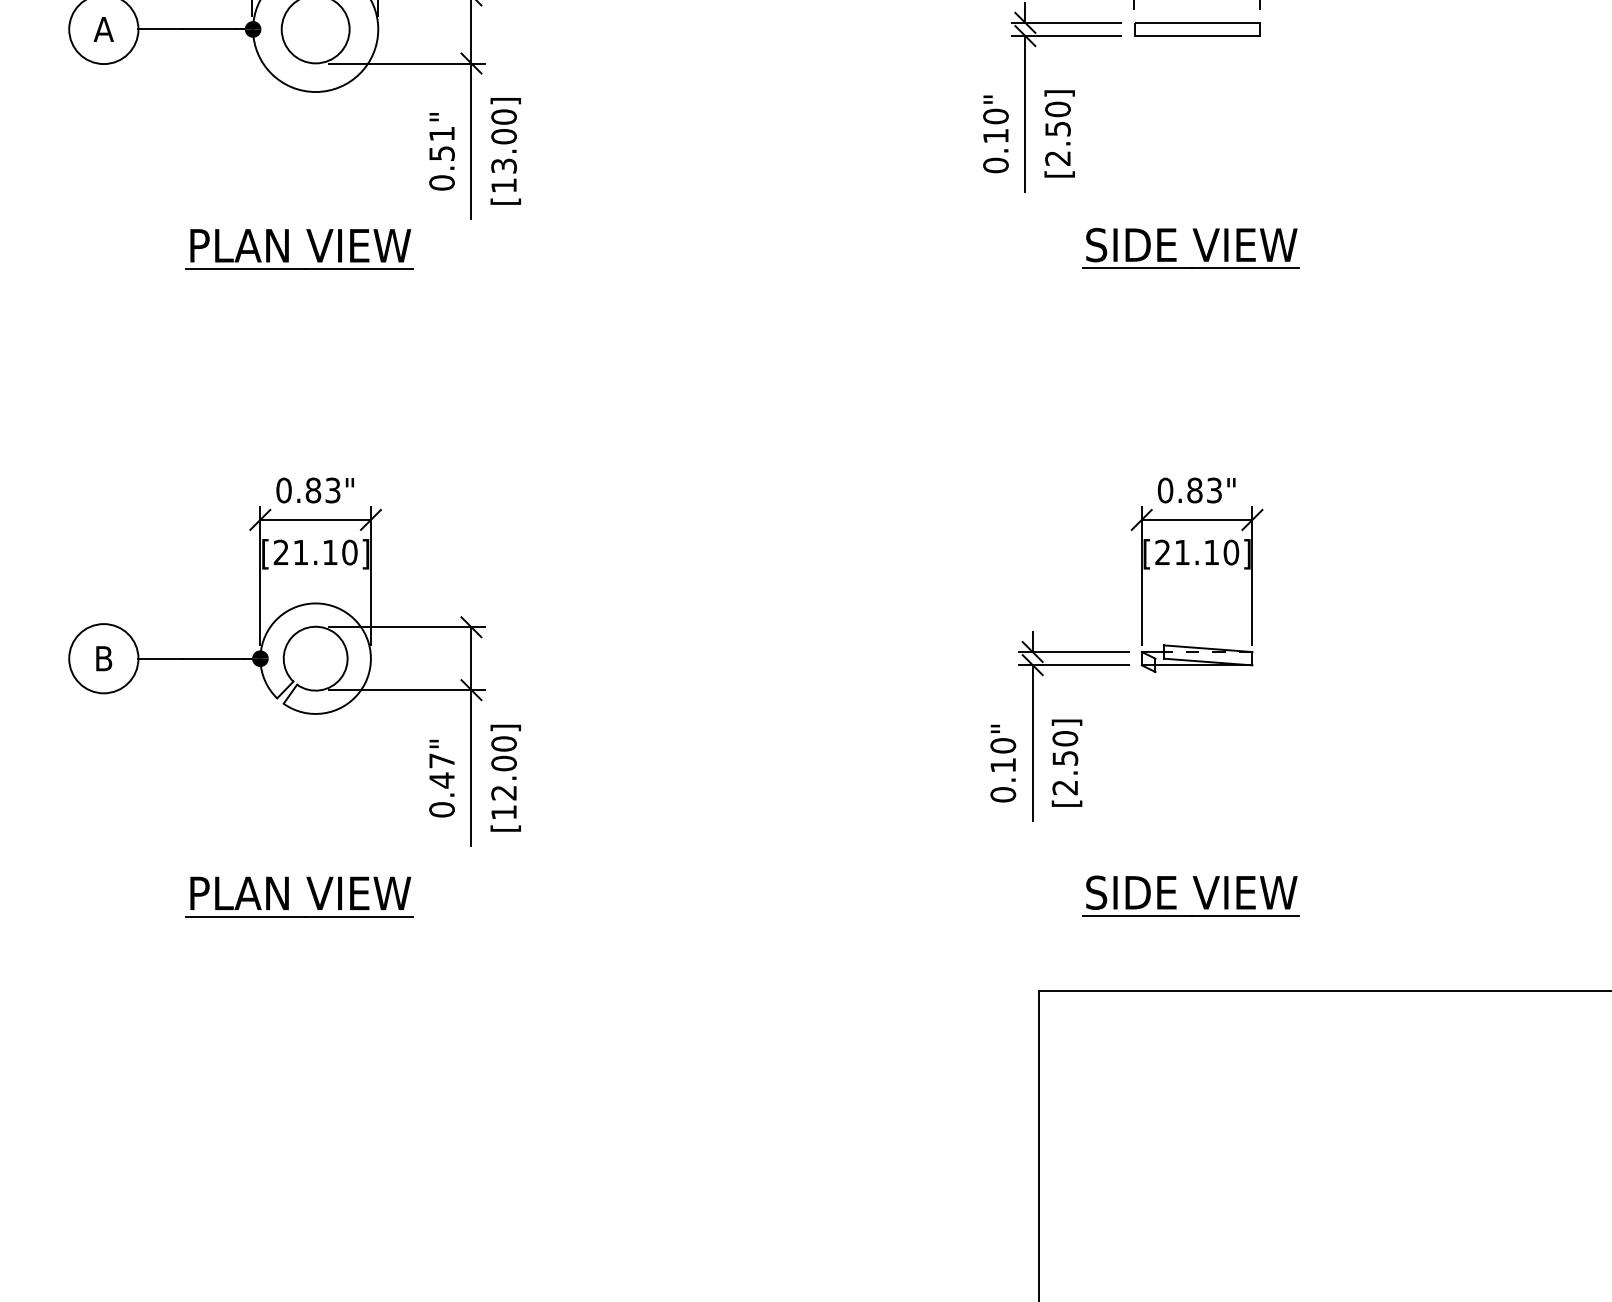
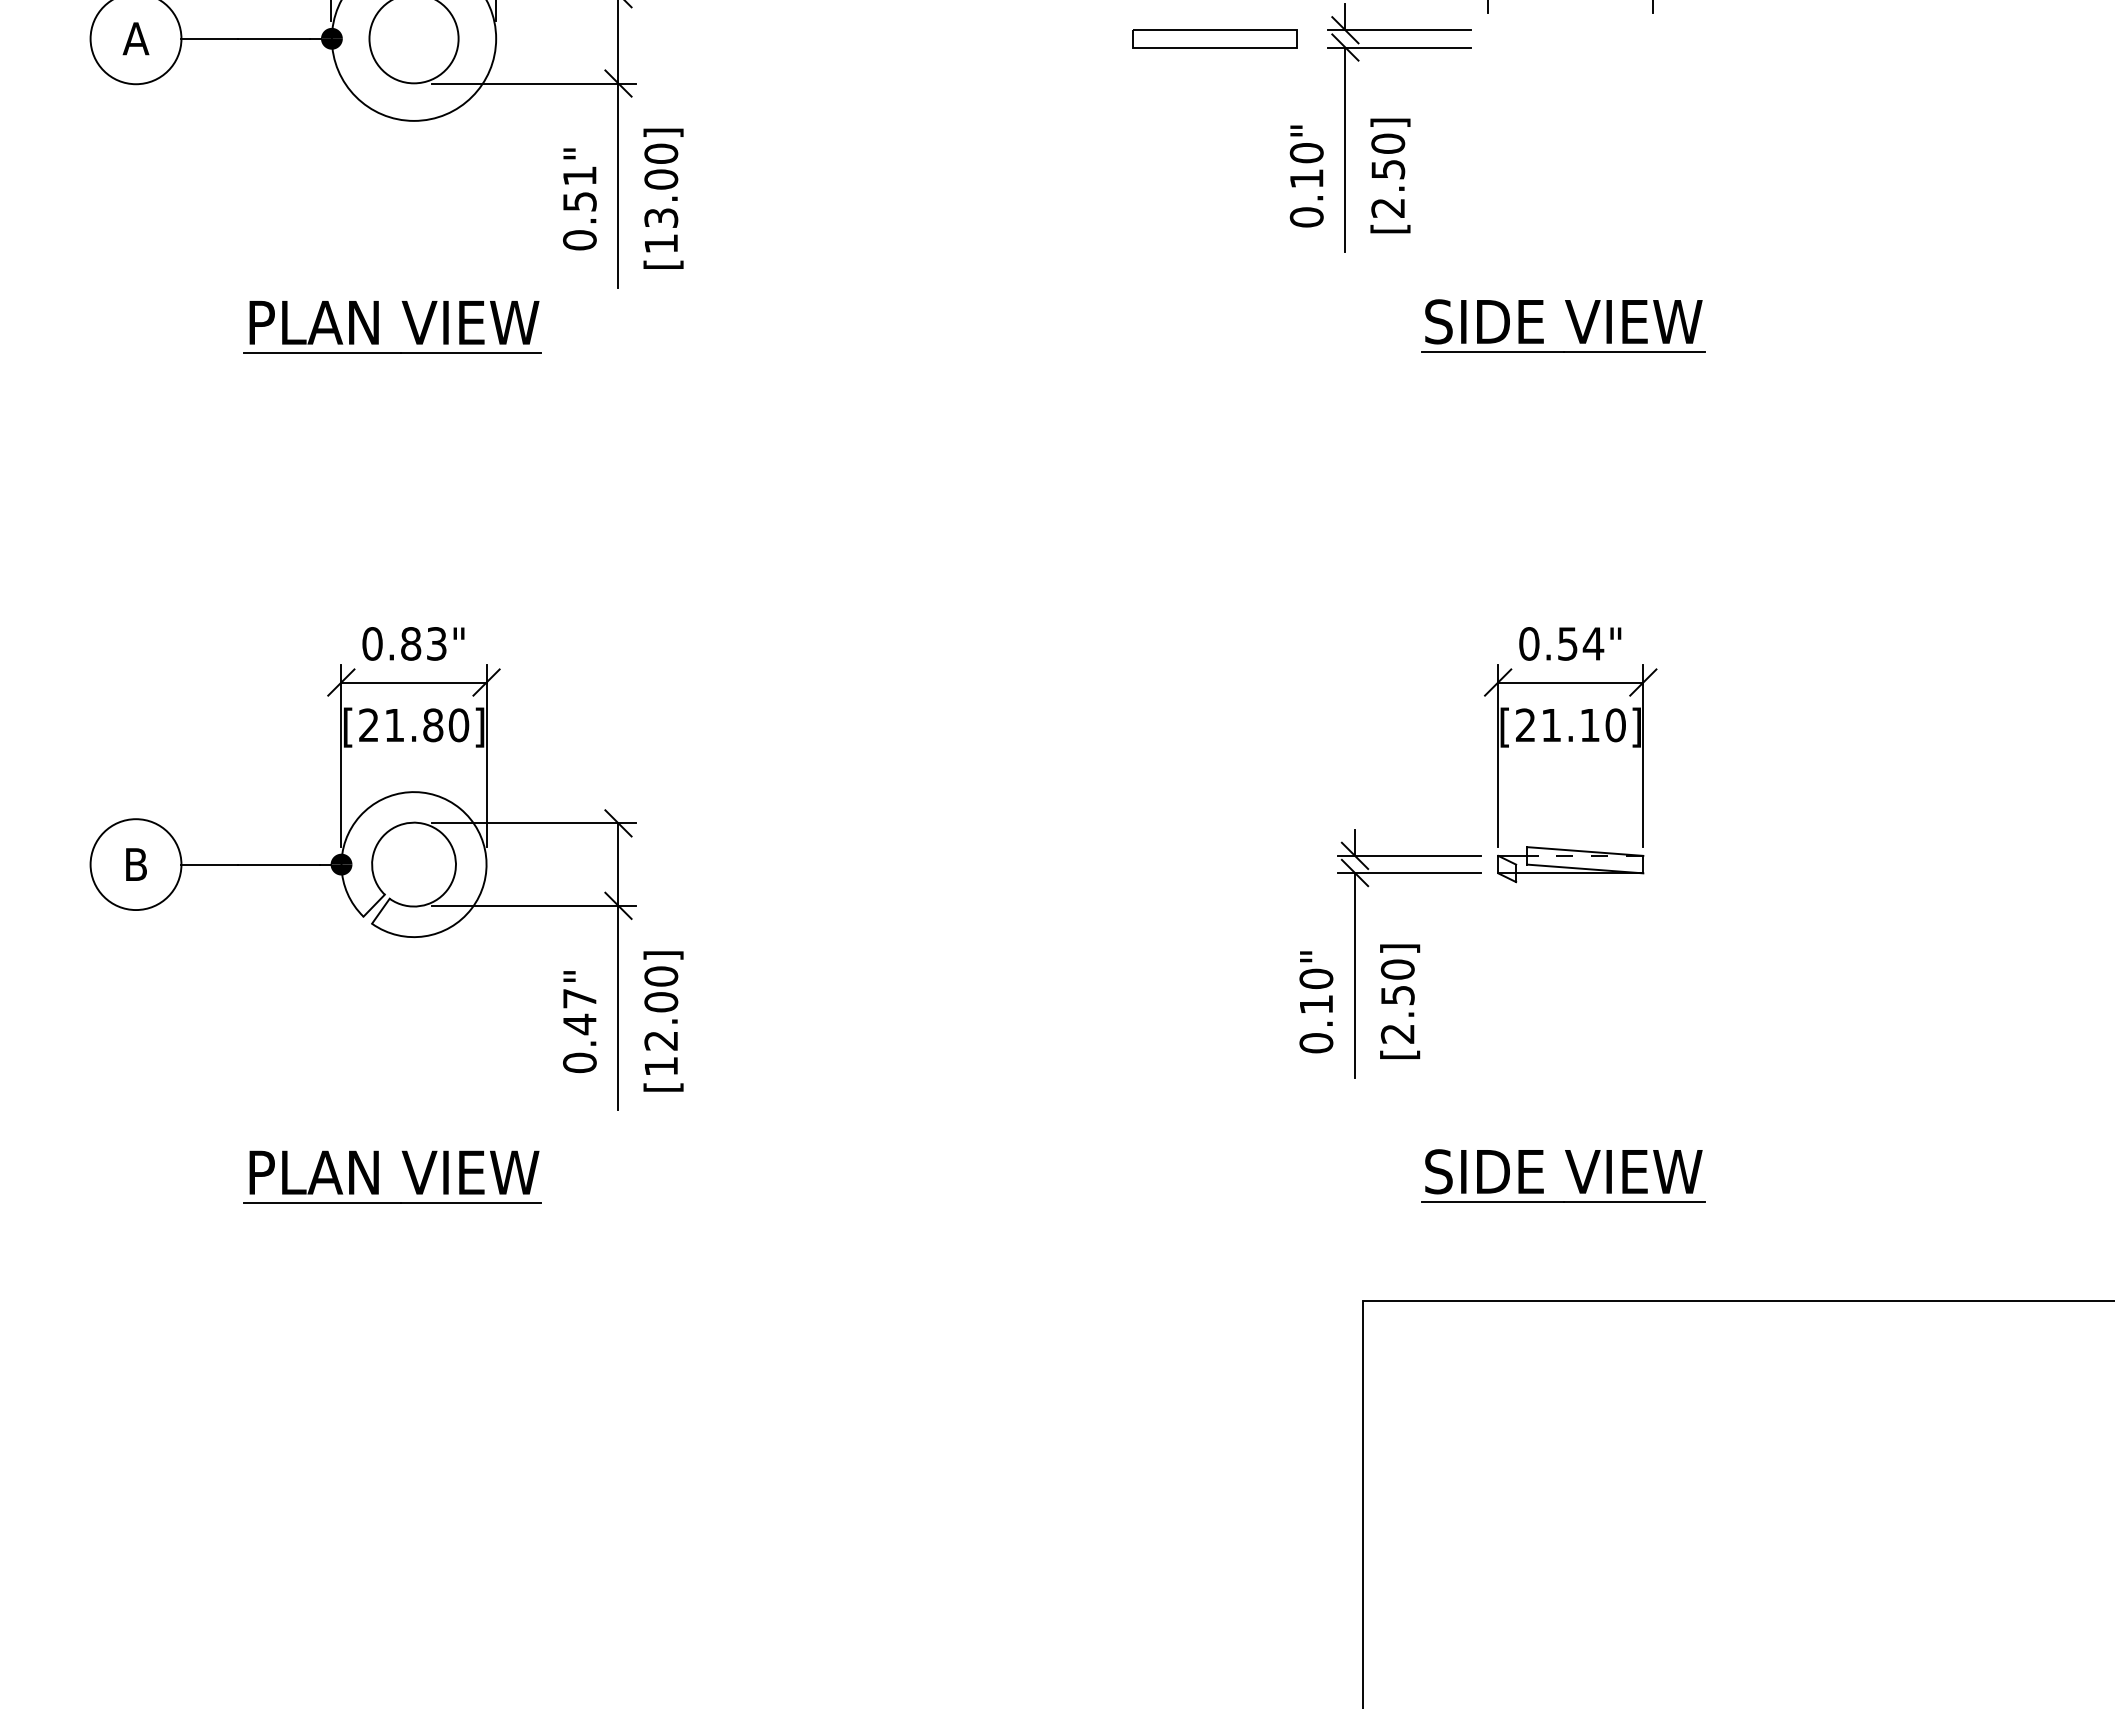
part: (1196, 29) -> (1214, 38), moved
text: (1204, 490) -> (1580, 643), 0.83" -> 0.54"
text: (330, 552) -> (433, 725), [21.10] -> [21.80]

